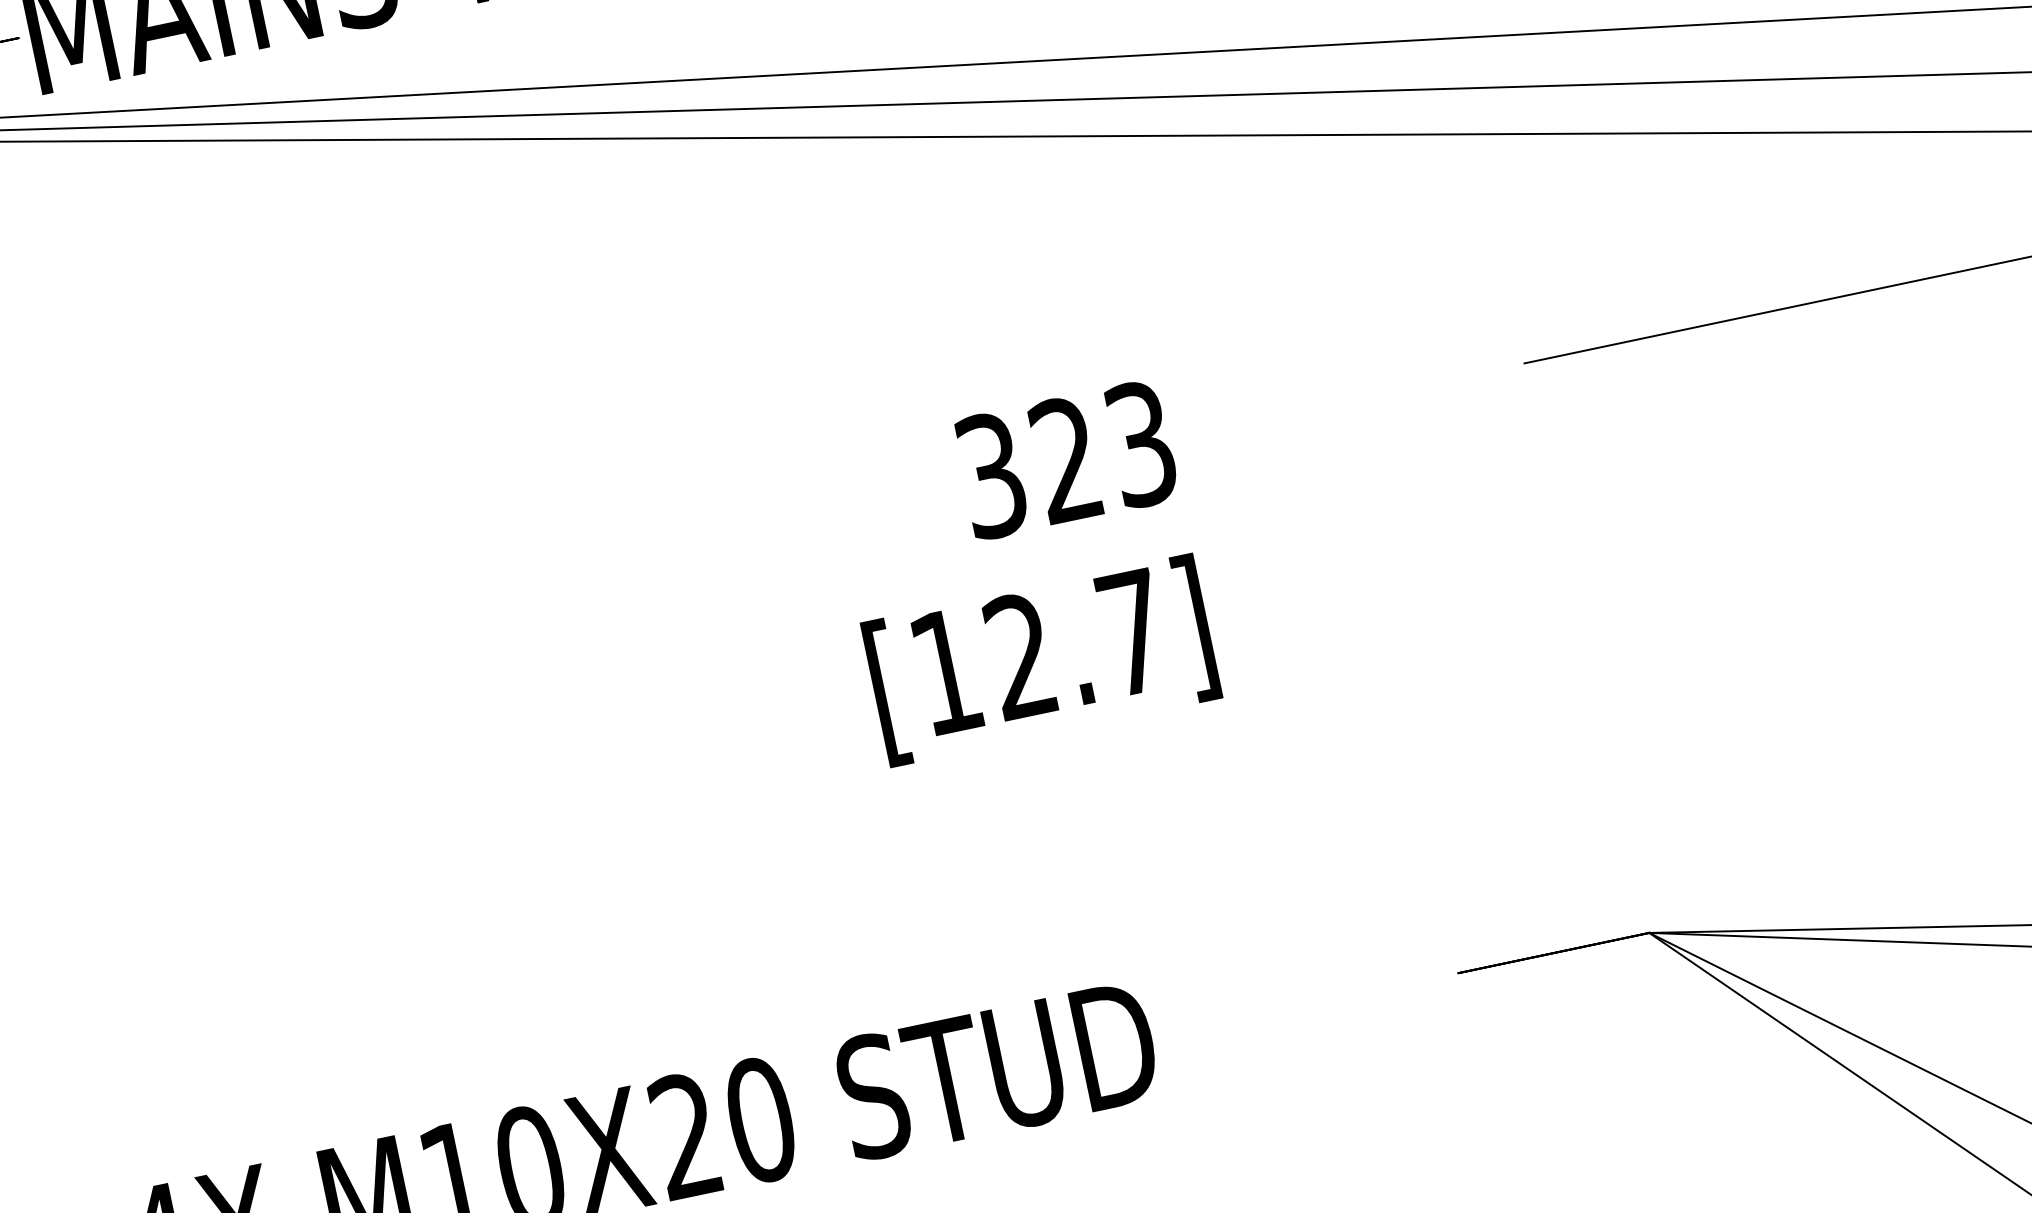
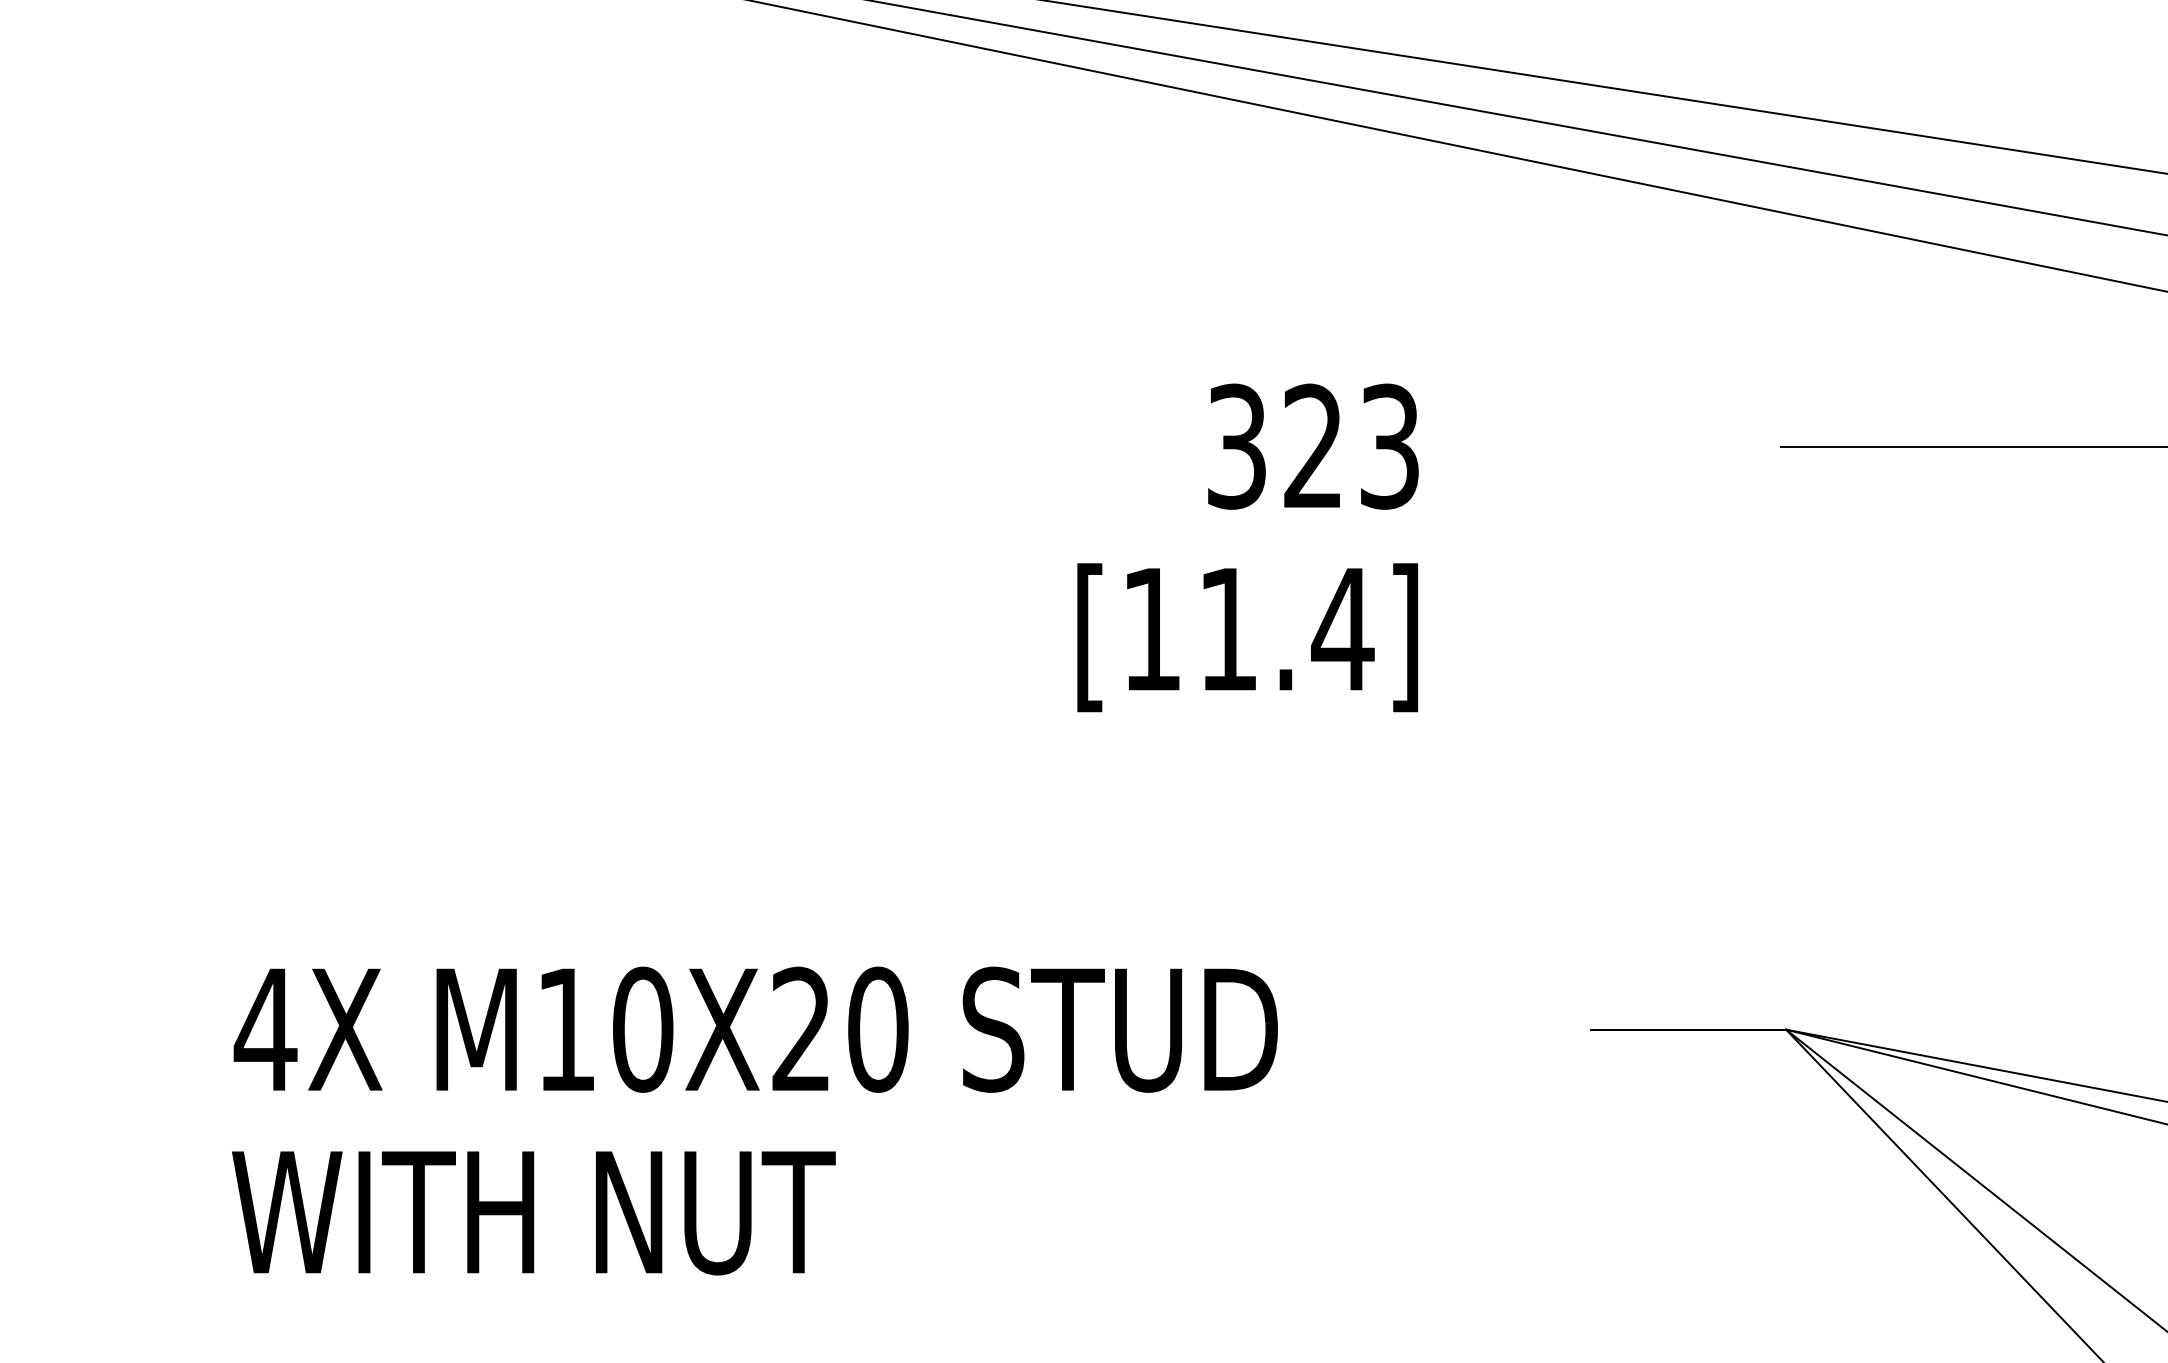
text: (1077, 643) -> (1286, 628), [12.7] -> [11.4]

